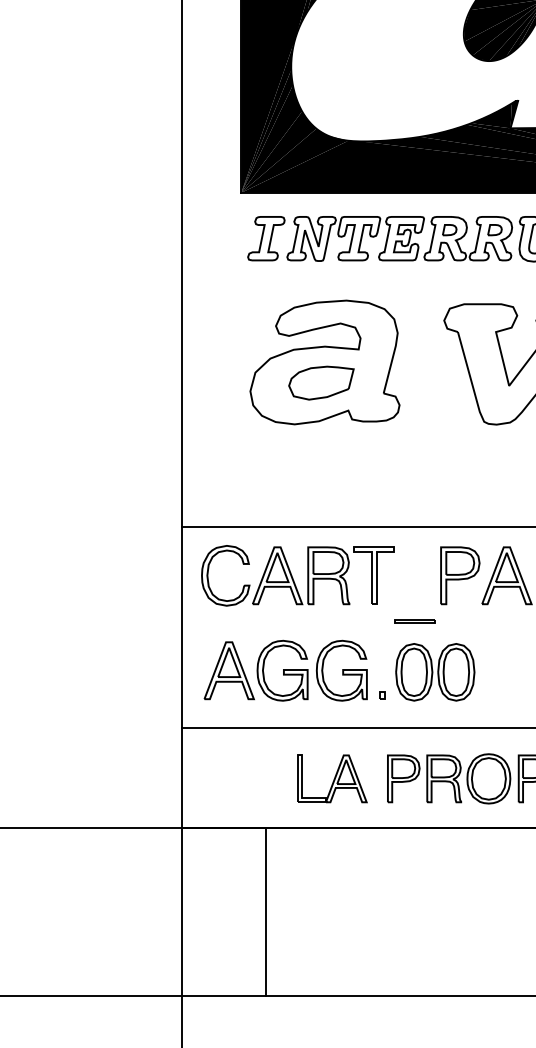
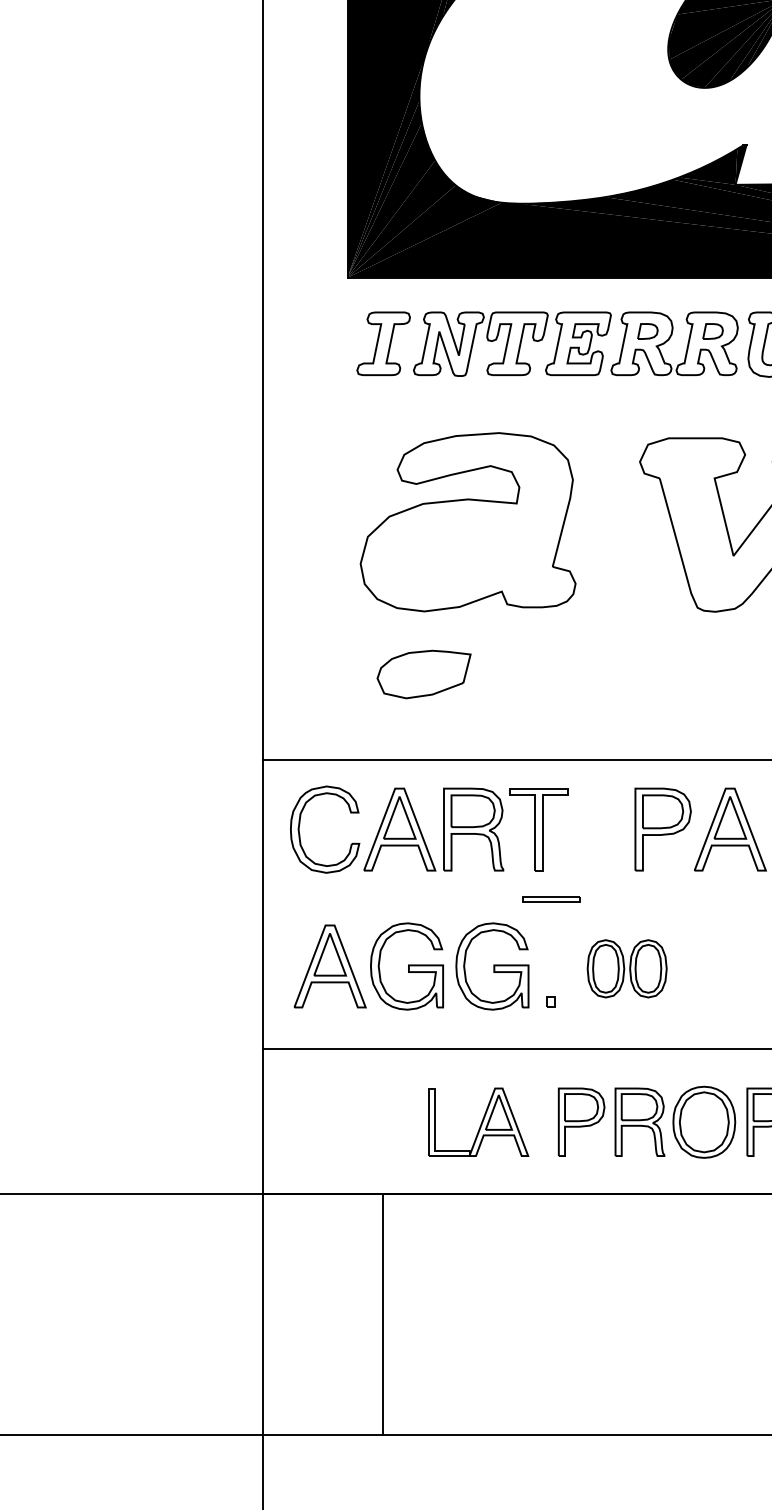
part: (321, 382) -> (424, 673), moved
line: (414, 620) -> (551, 898), moved
part: (435, 672) -> (627, 969), size x0.7

